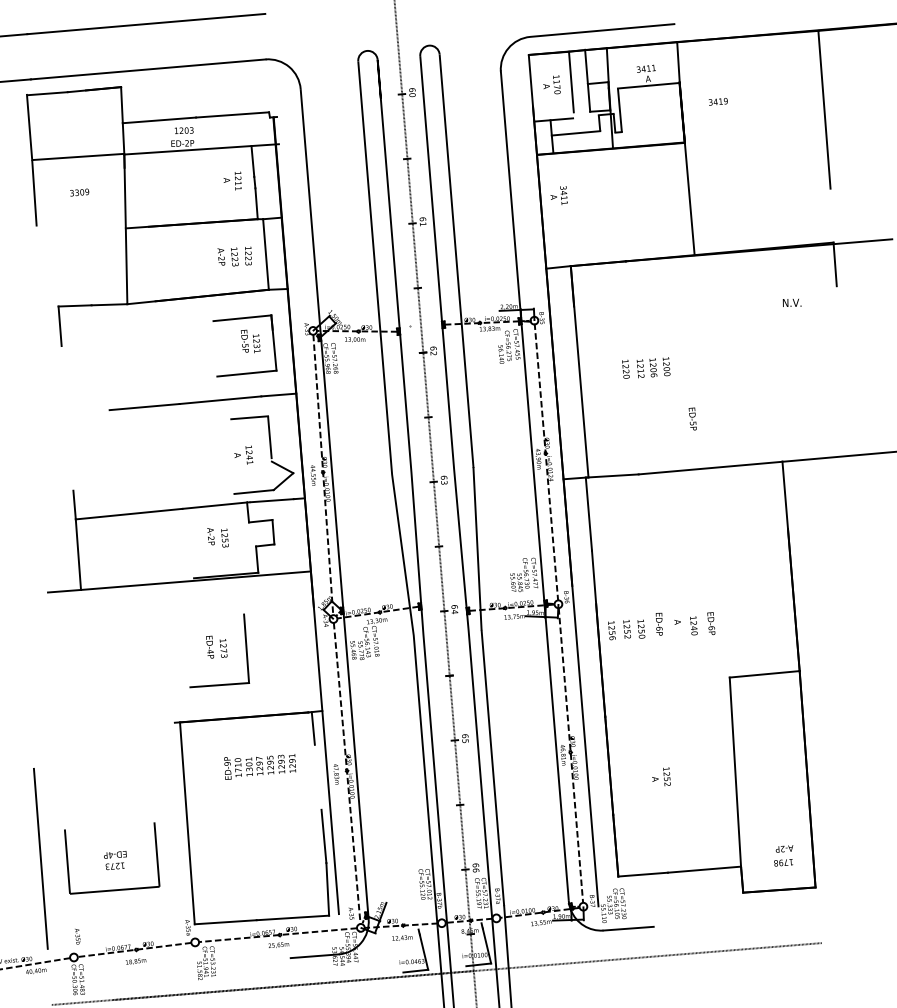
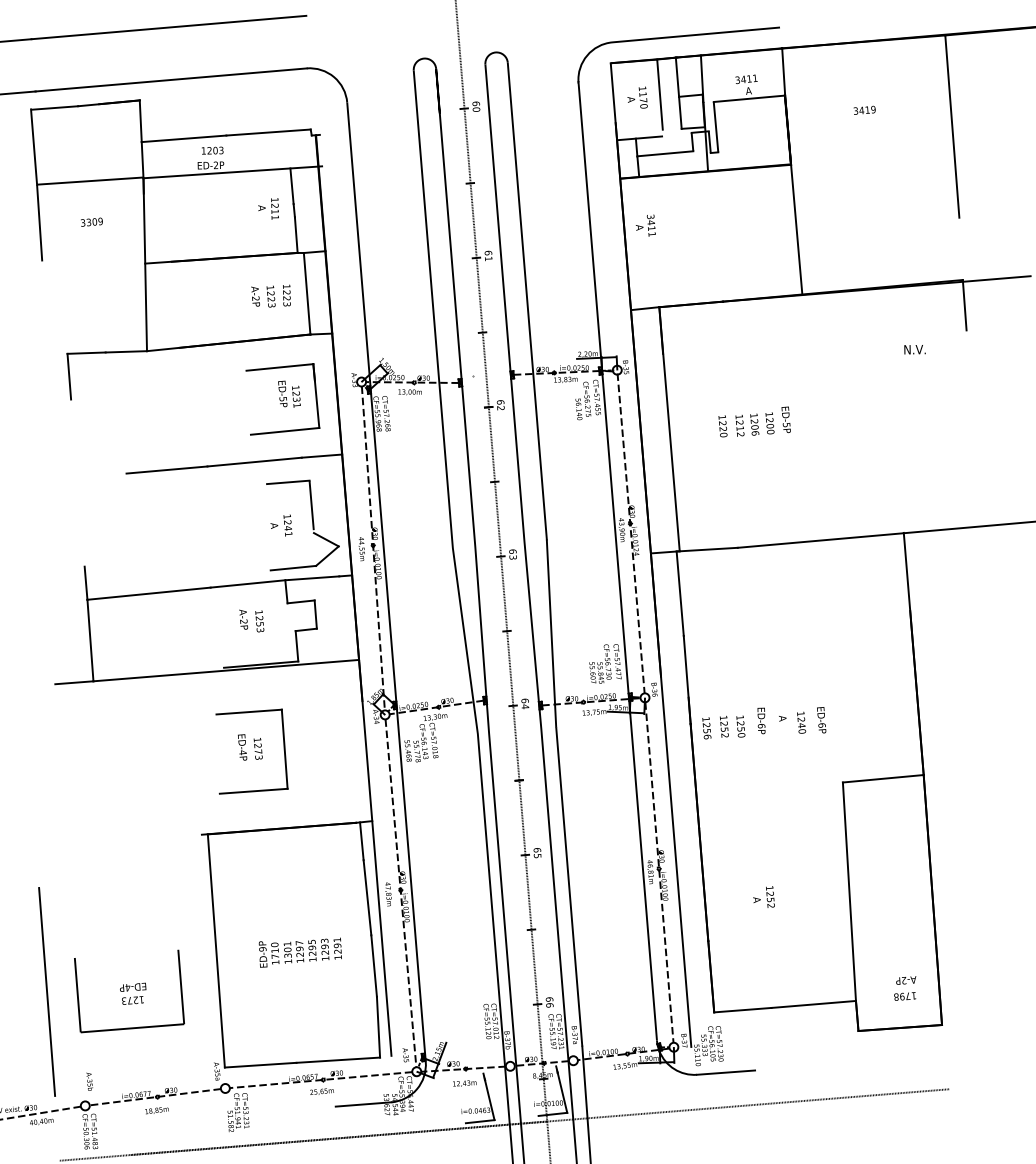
text: (718, 101) -> (864, 109), moved
text: (692, 418) -> (785, 419), moved
line: (215, 616) -> (248, 711), added
text: (259, 766) -> (299, 952), moved
line: (318, 777) -> (367, 897), added

